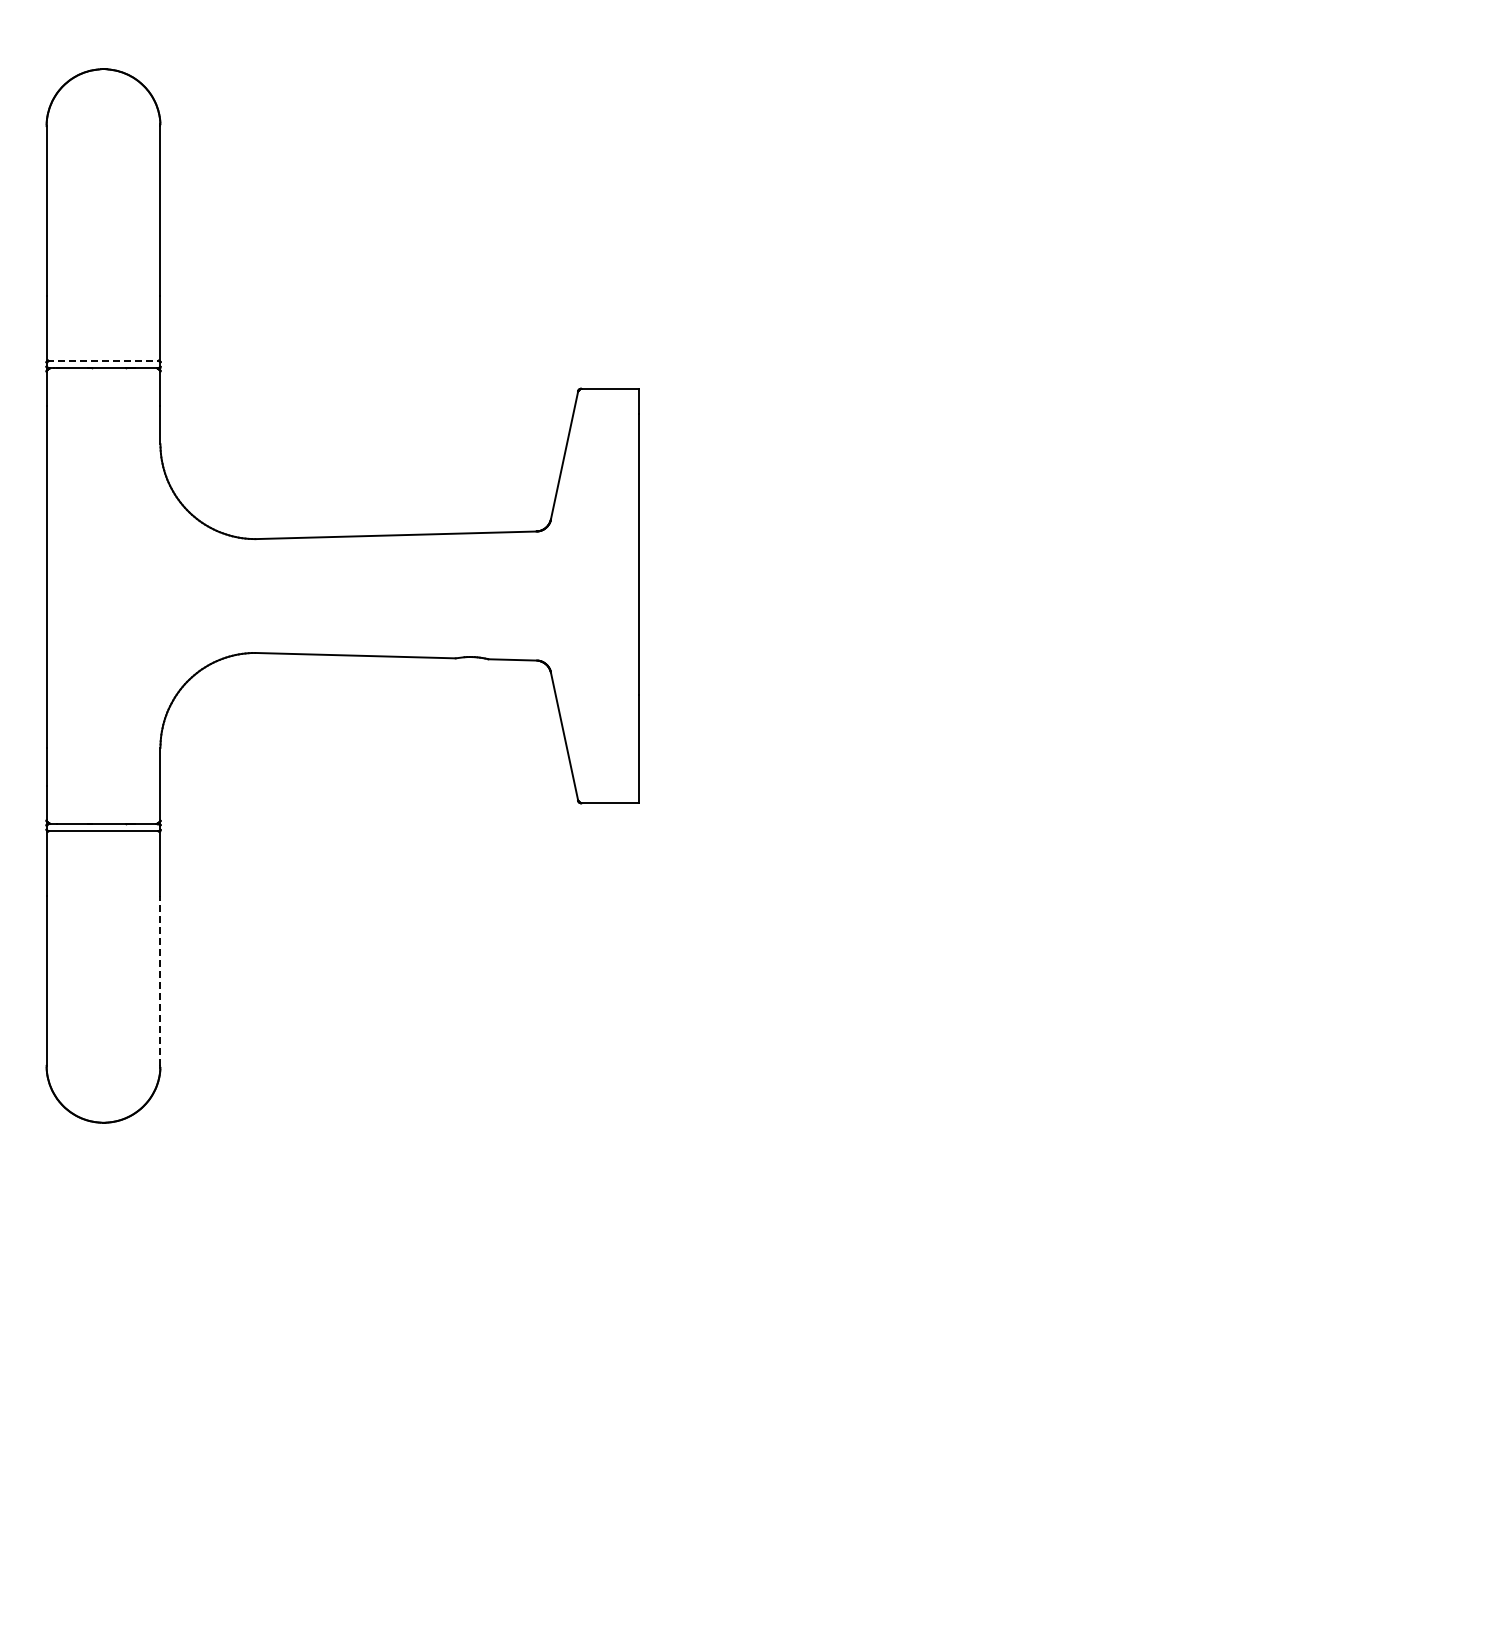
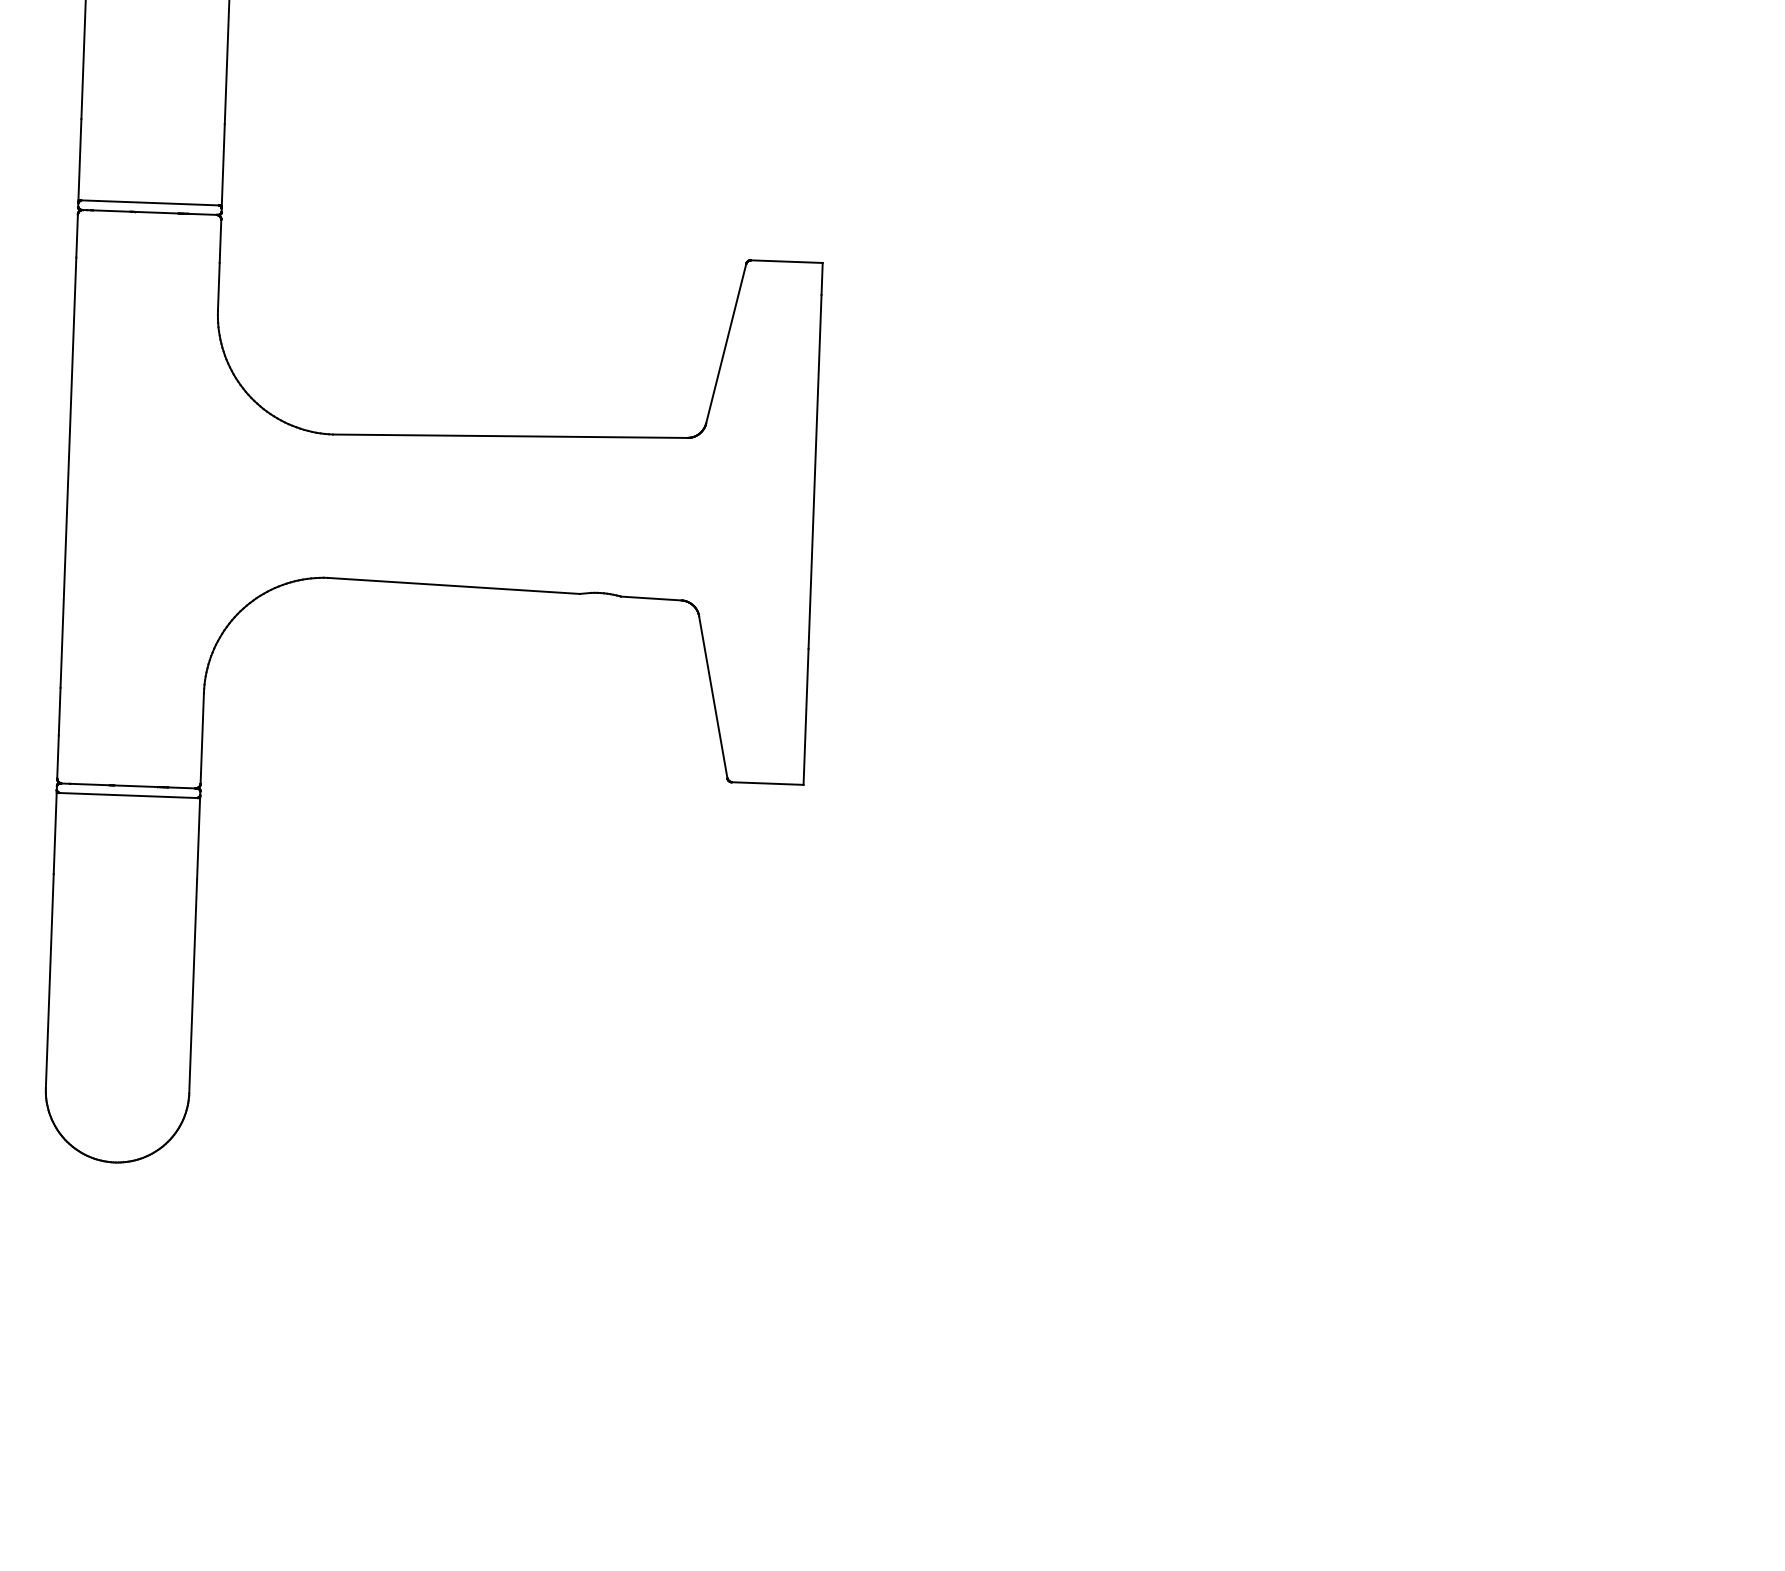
line: (103, 360) -> (150, 202), dashed -> solid
line: (160, 980) -> (193, 985), dashed -> solid

